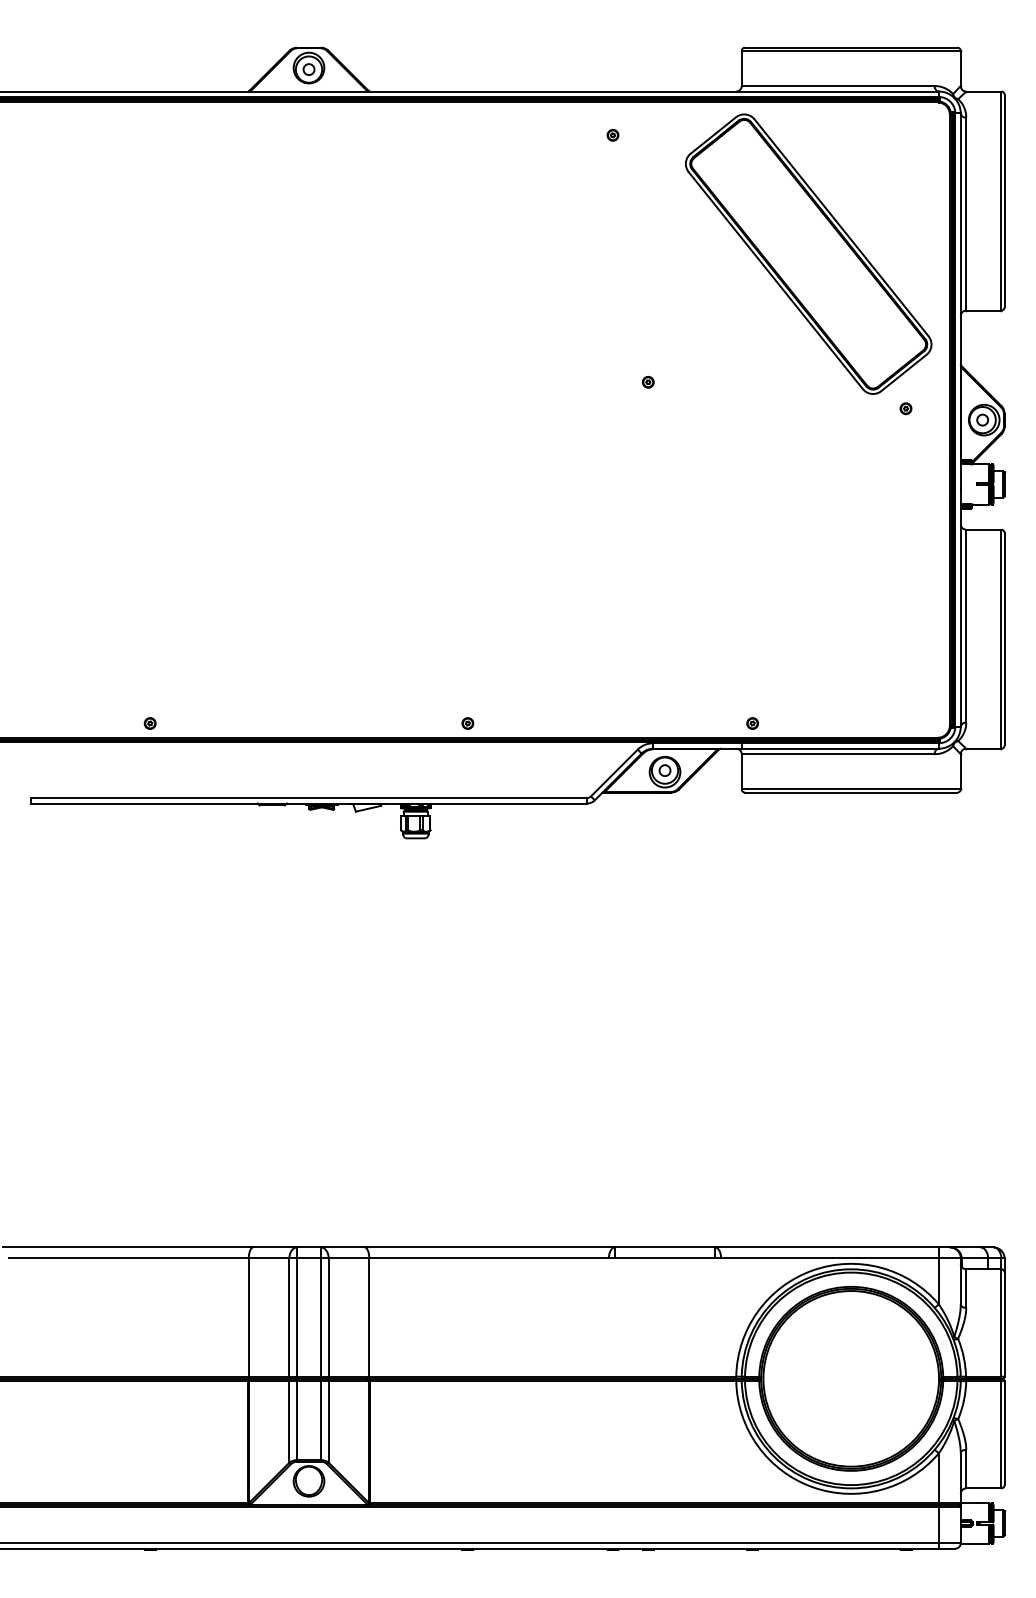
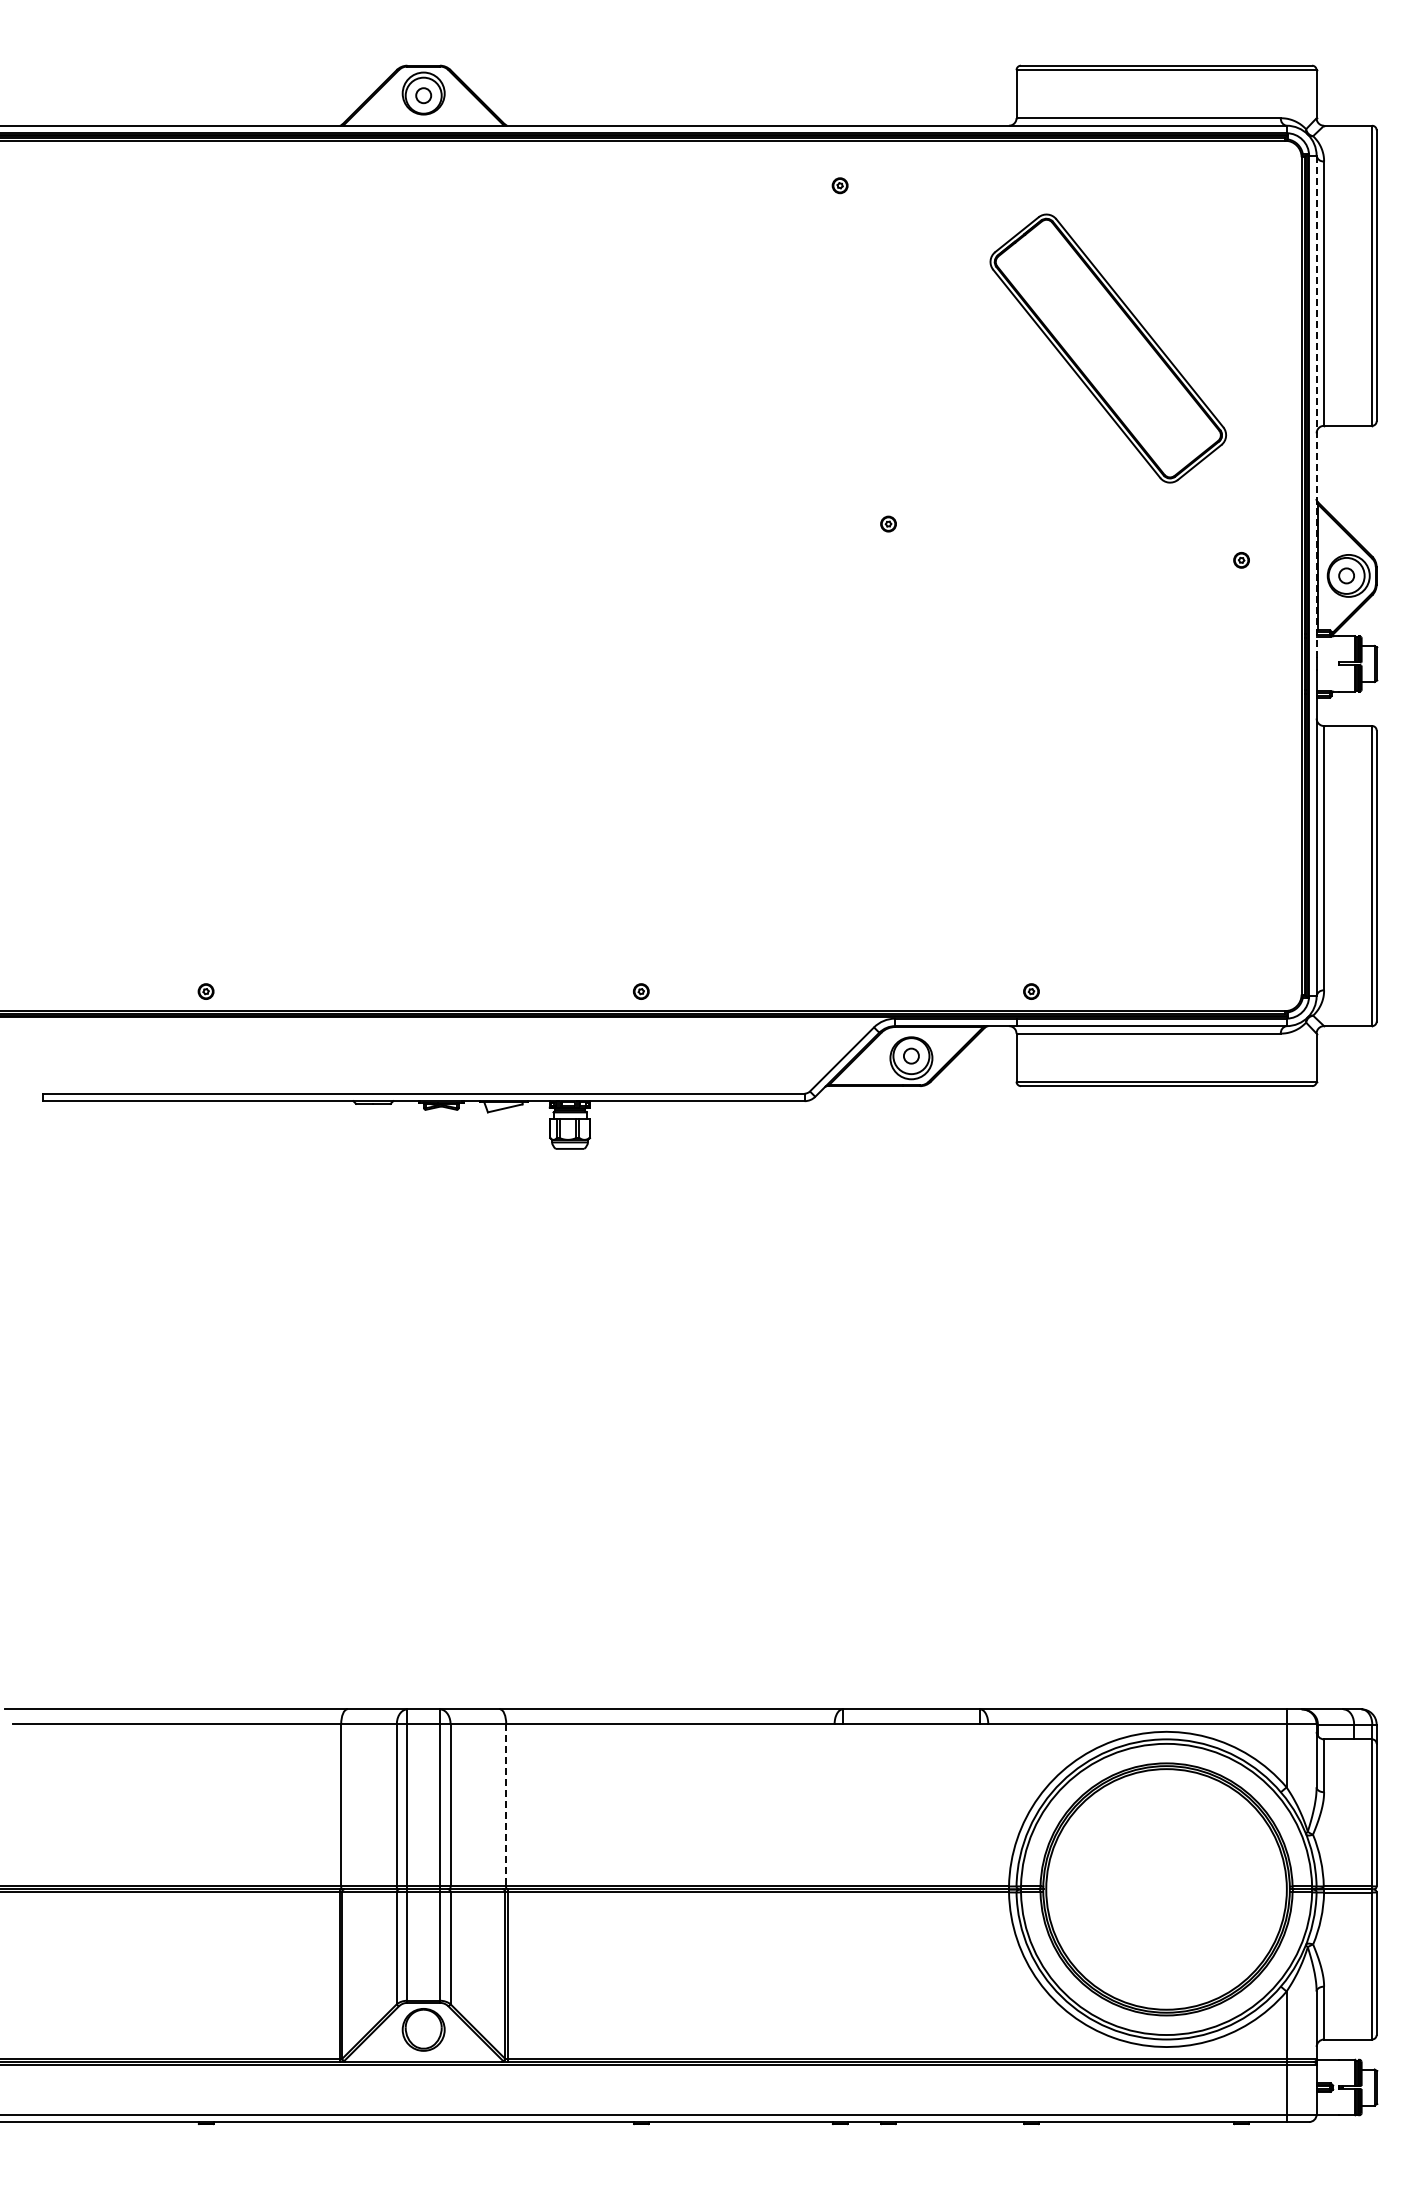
part: (808, 254) -> (1108, 348), size x0.7
line: (960, 296) -> (1316, 406), solid -> dashed
line: (369, 1317) -> (506, 1805), solid -> dashed

